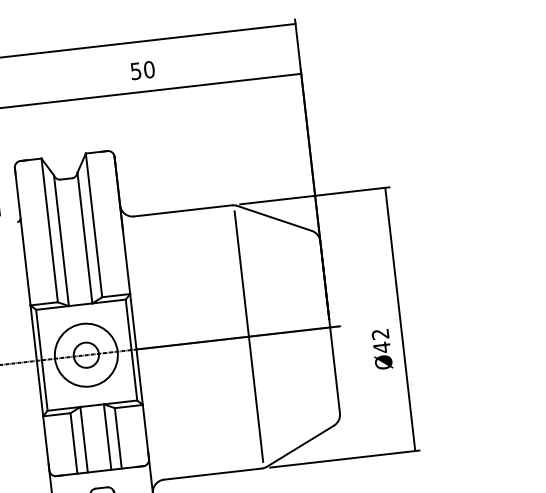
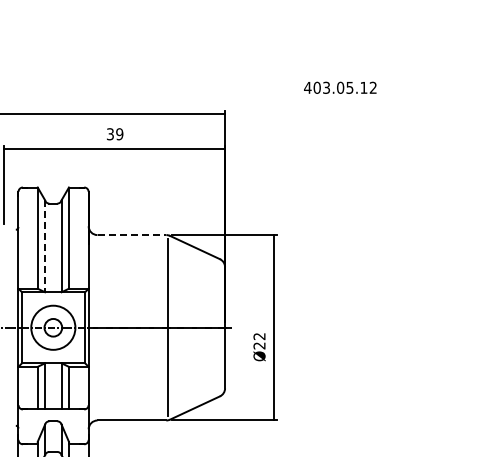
text: (143, 70) -> (115, 134), 50 -> 39
line: (183, 211) -> (132, 235), solid -> dashed
line: (62, 241) -> (45, 246), solid -> dashed
text: (381, 347) -> (259, 345), Ø42 -> Ø22

